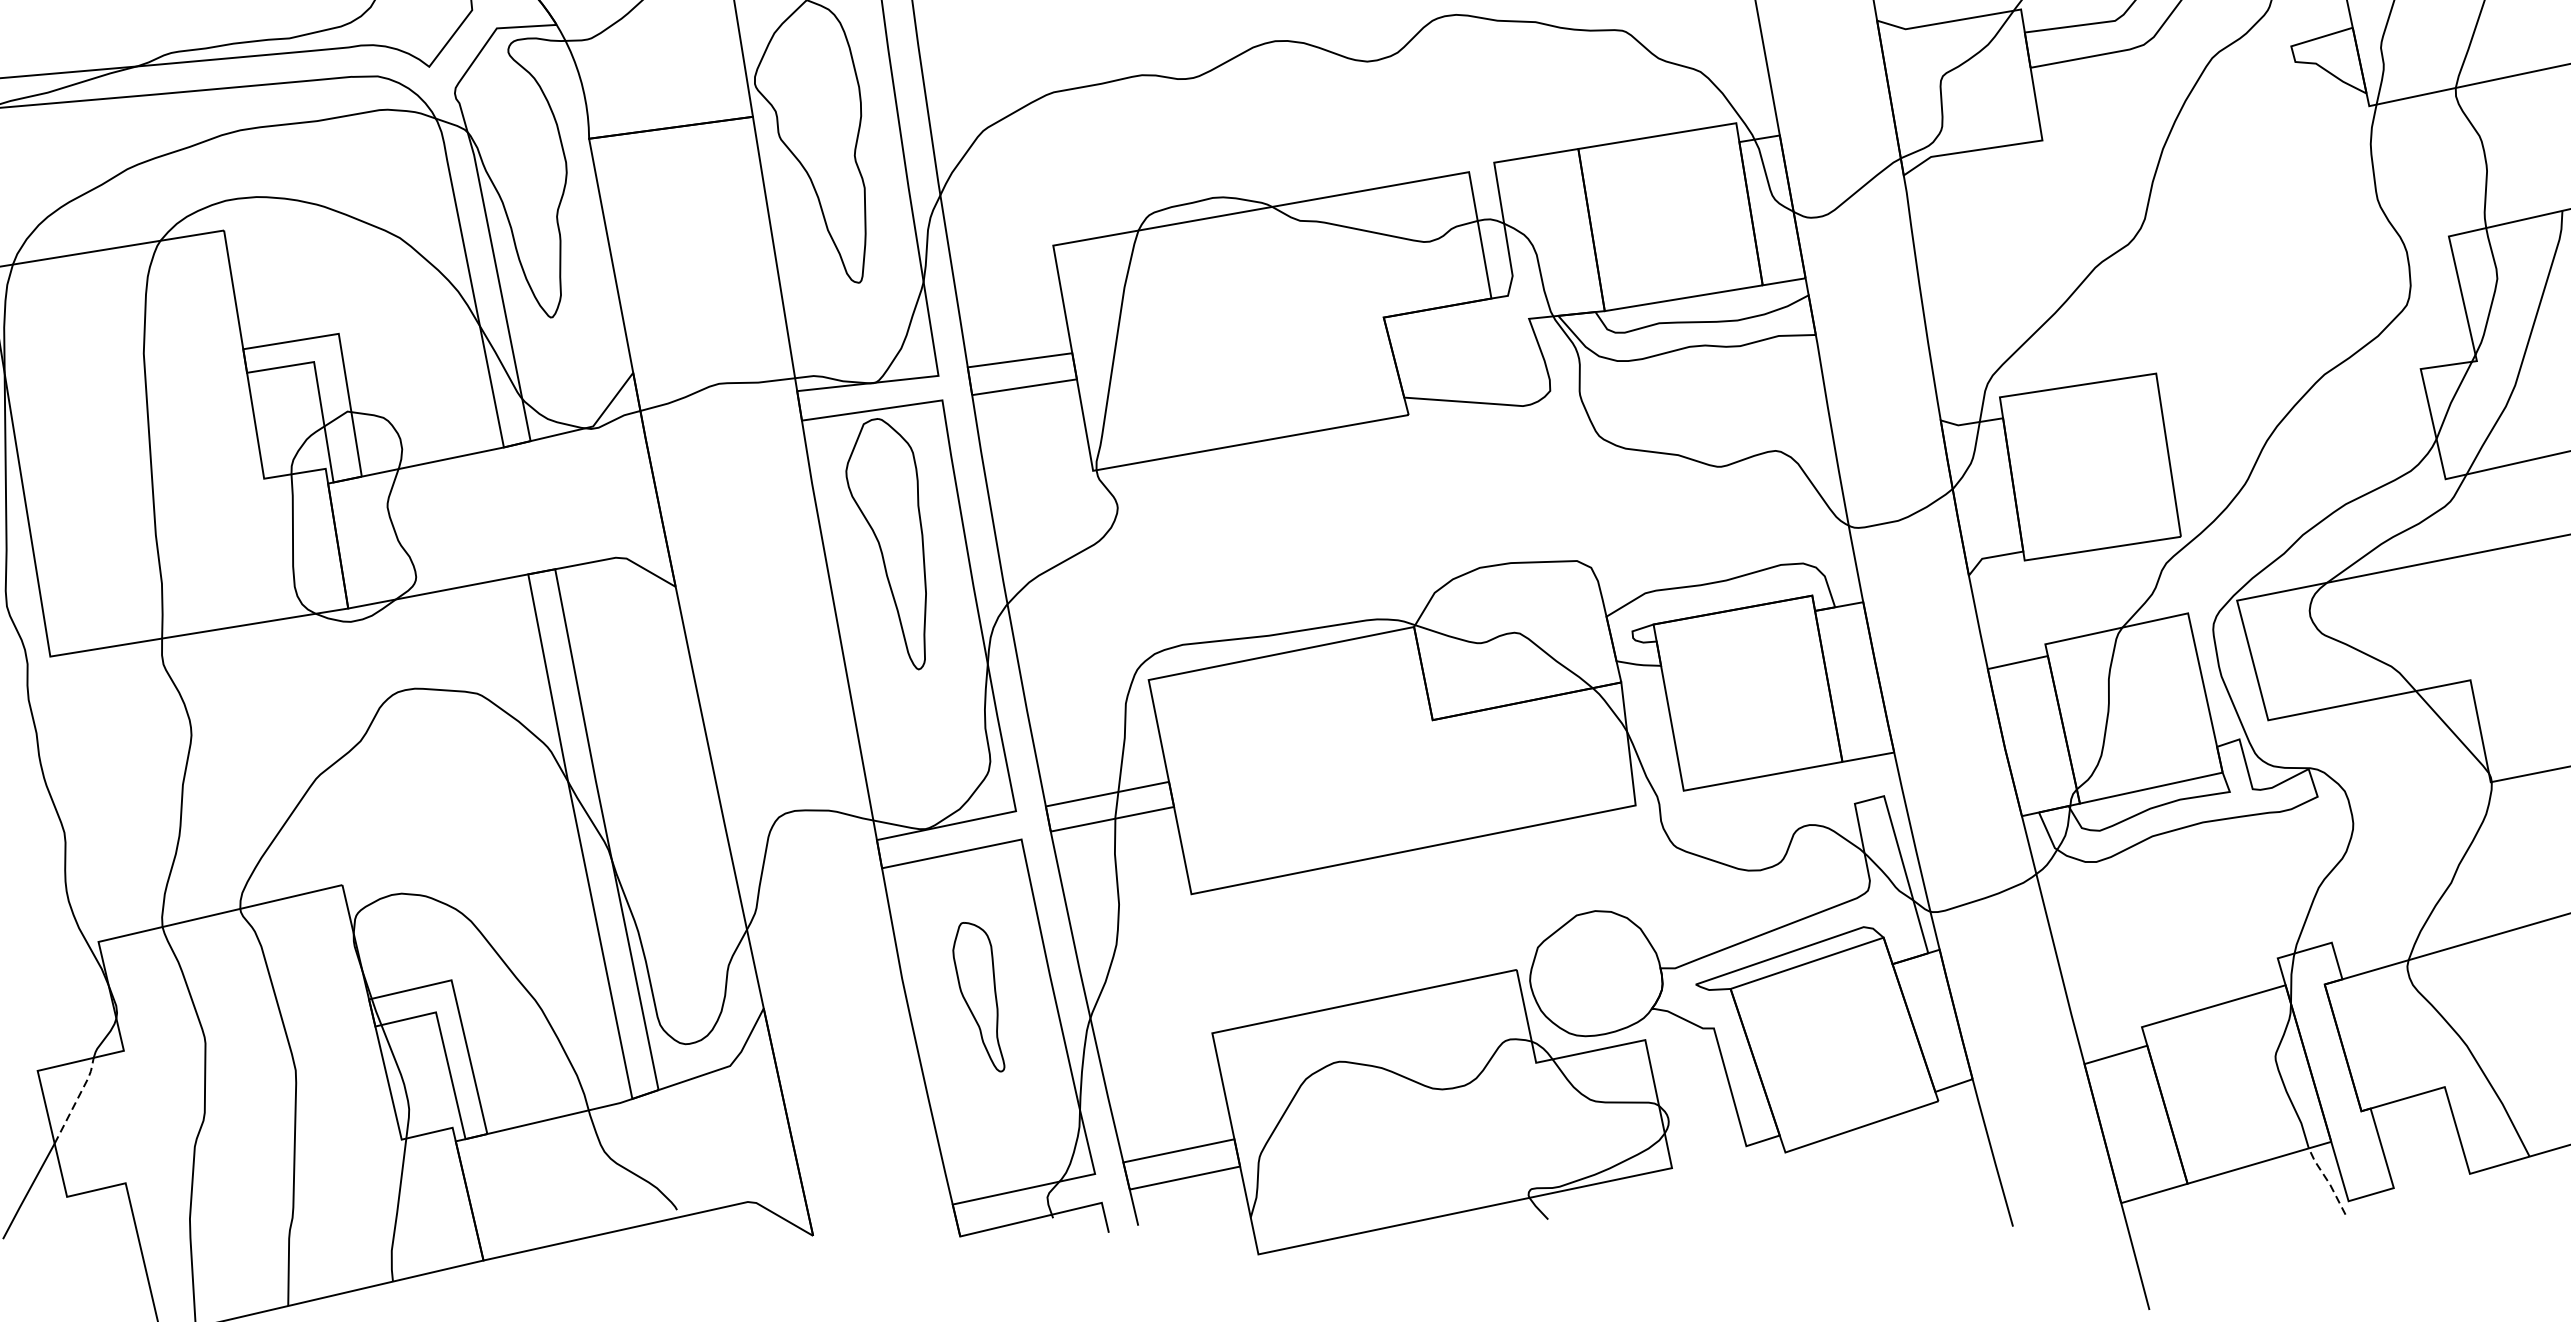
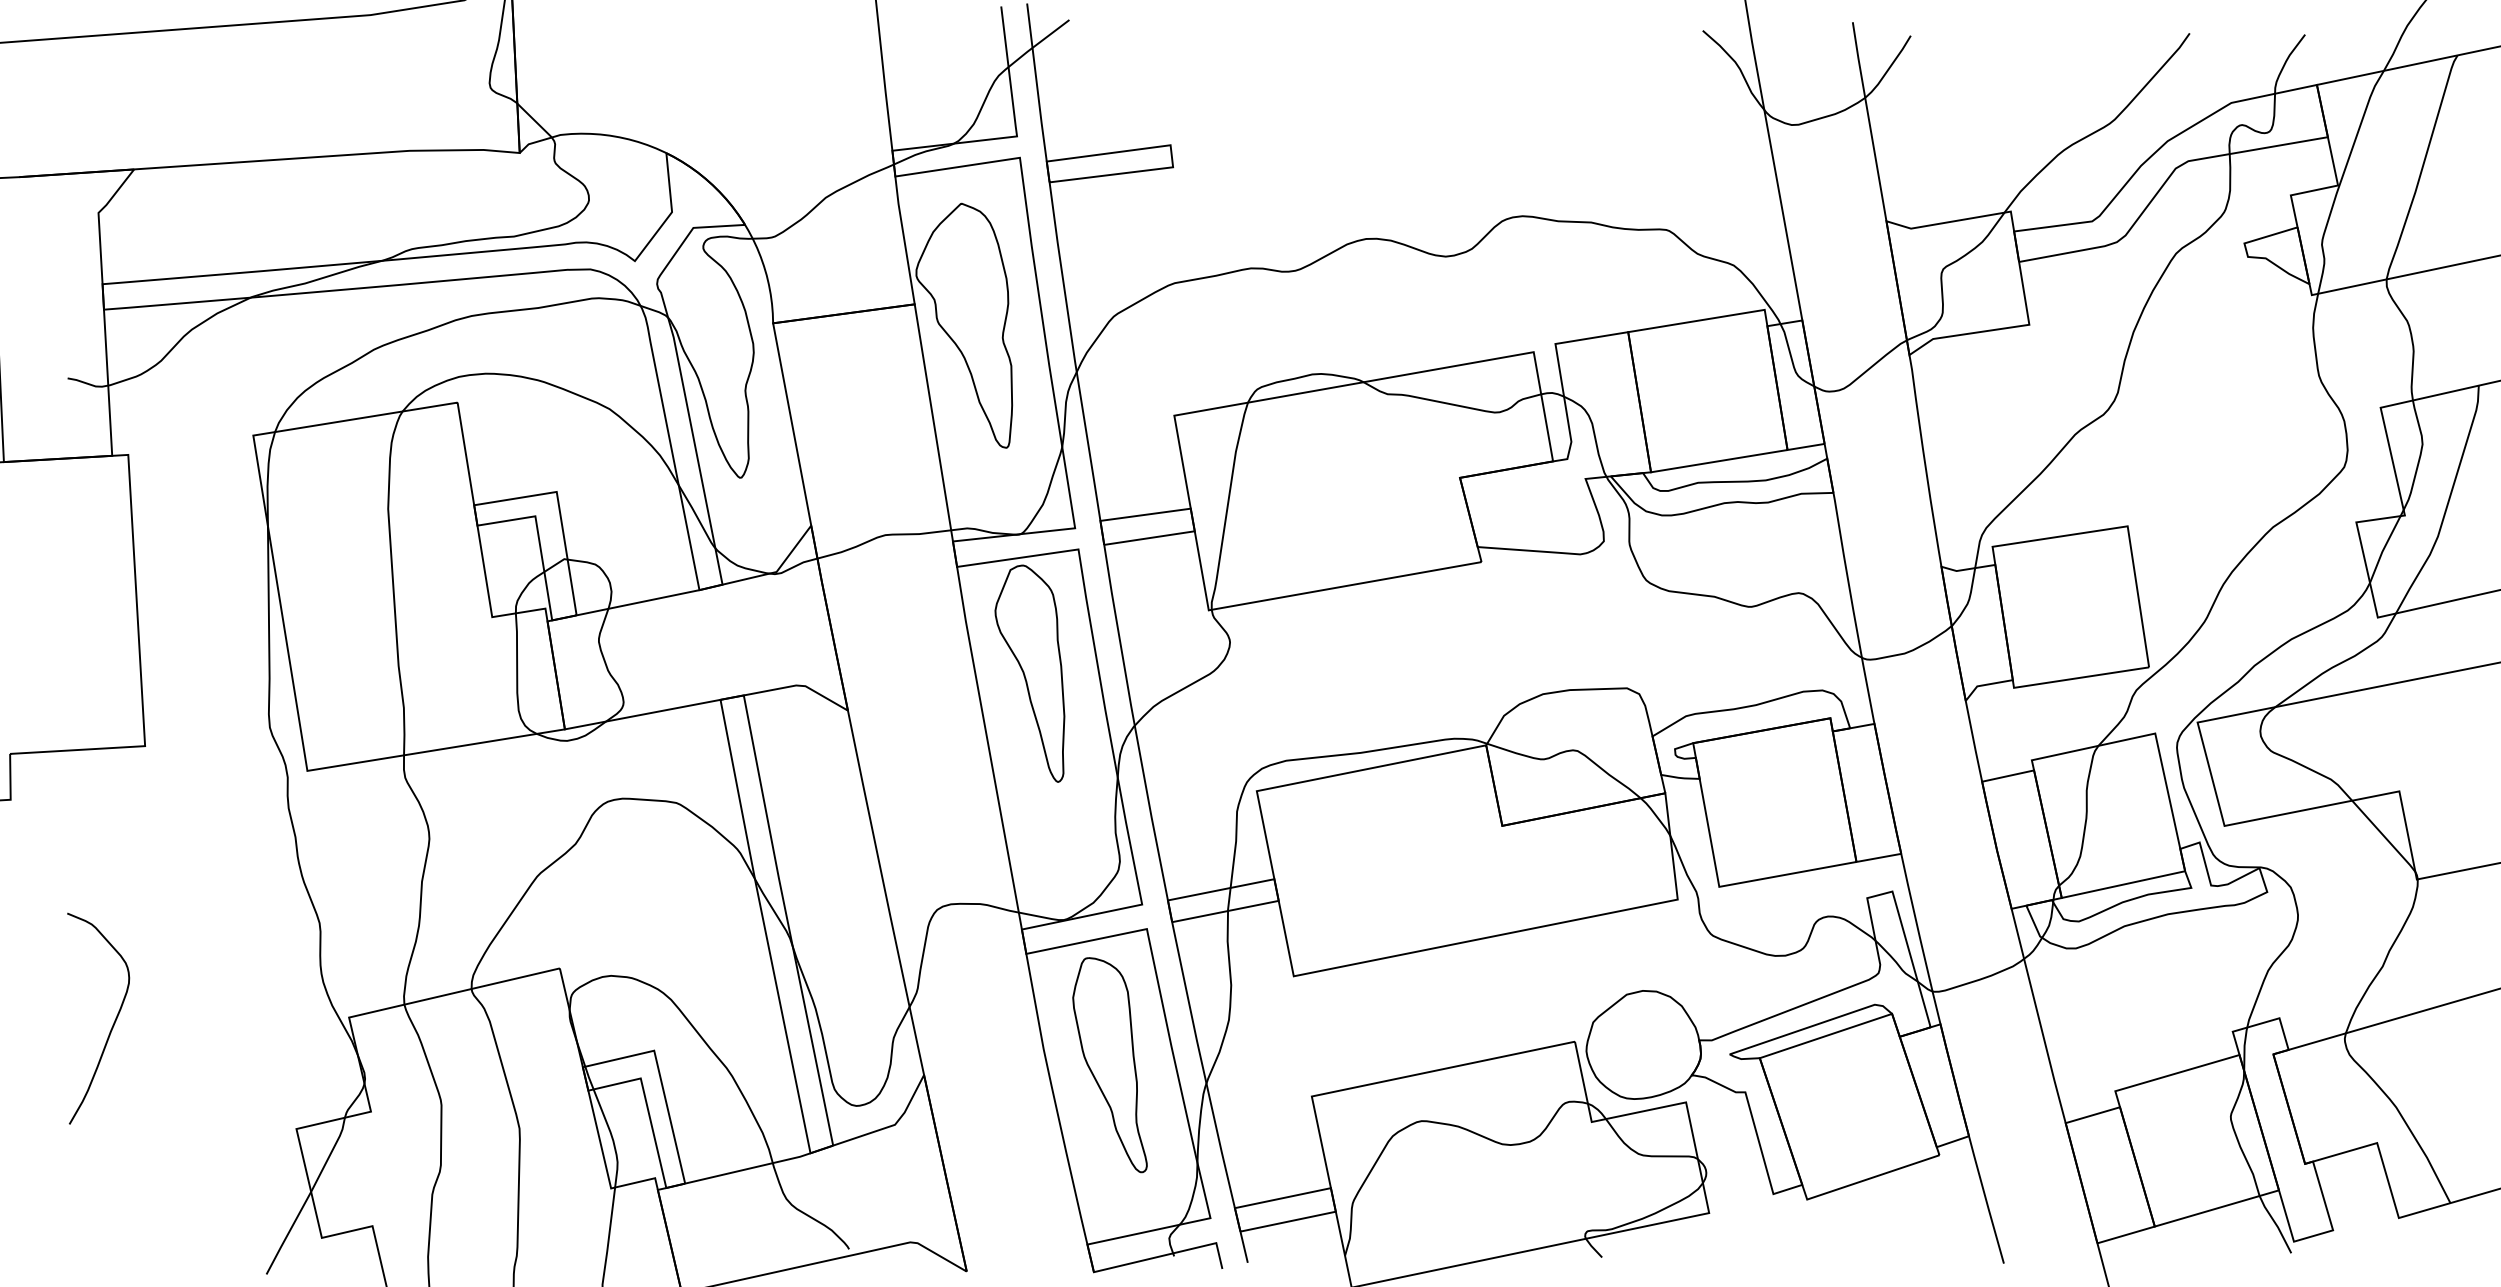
part: (978, 997) -> (1109, 1065), size x1.67
line: (77, 1099) -> (330, 1153), dashed -> solid
line: (2327, 1181) -> (2275, 1224), dashed -> solid

